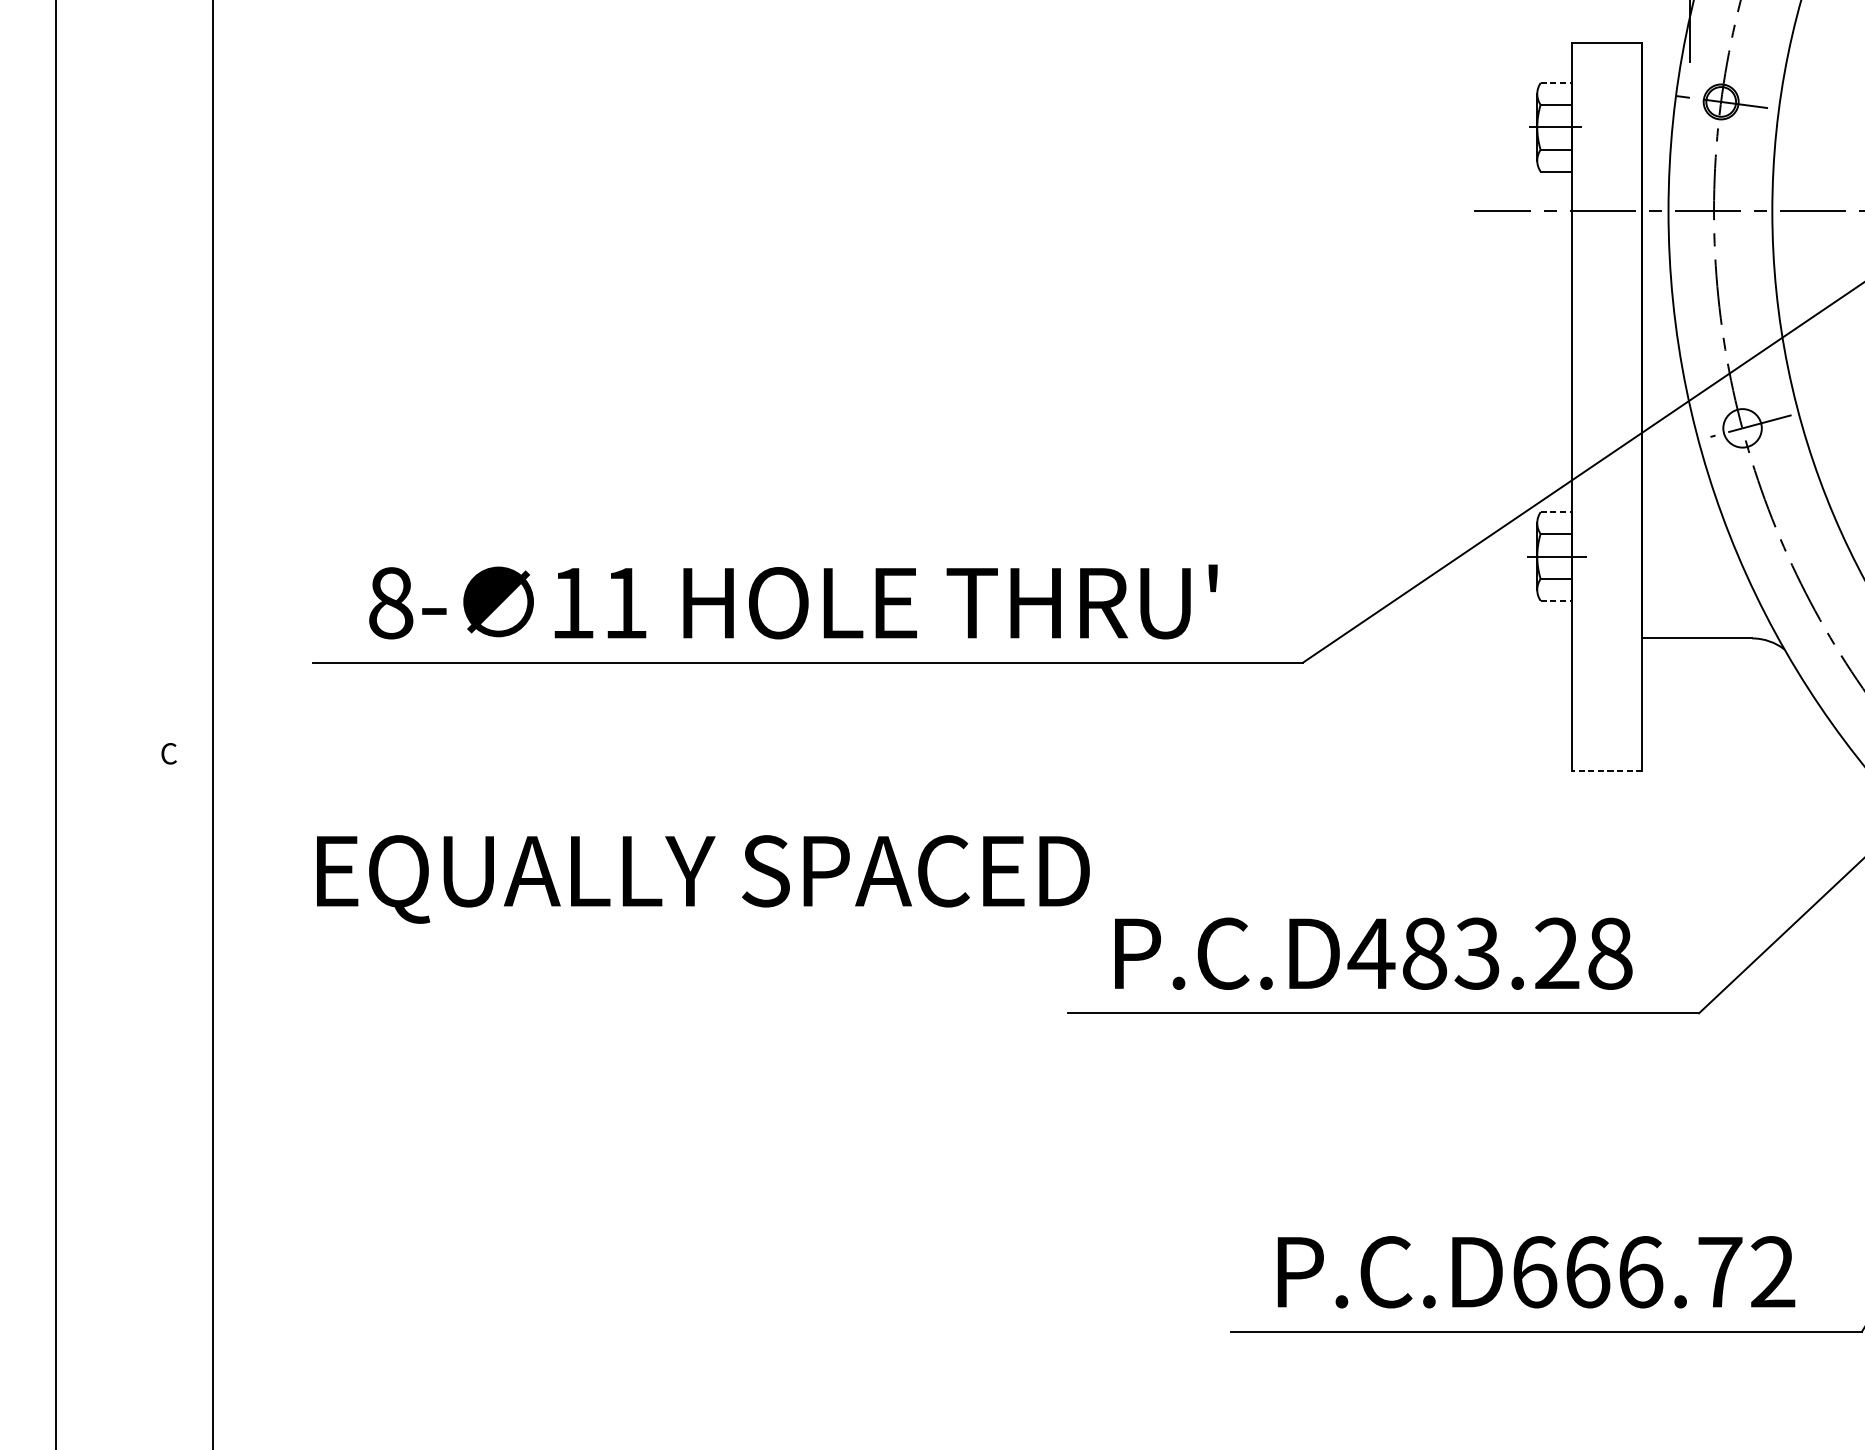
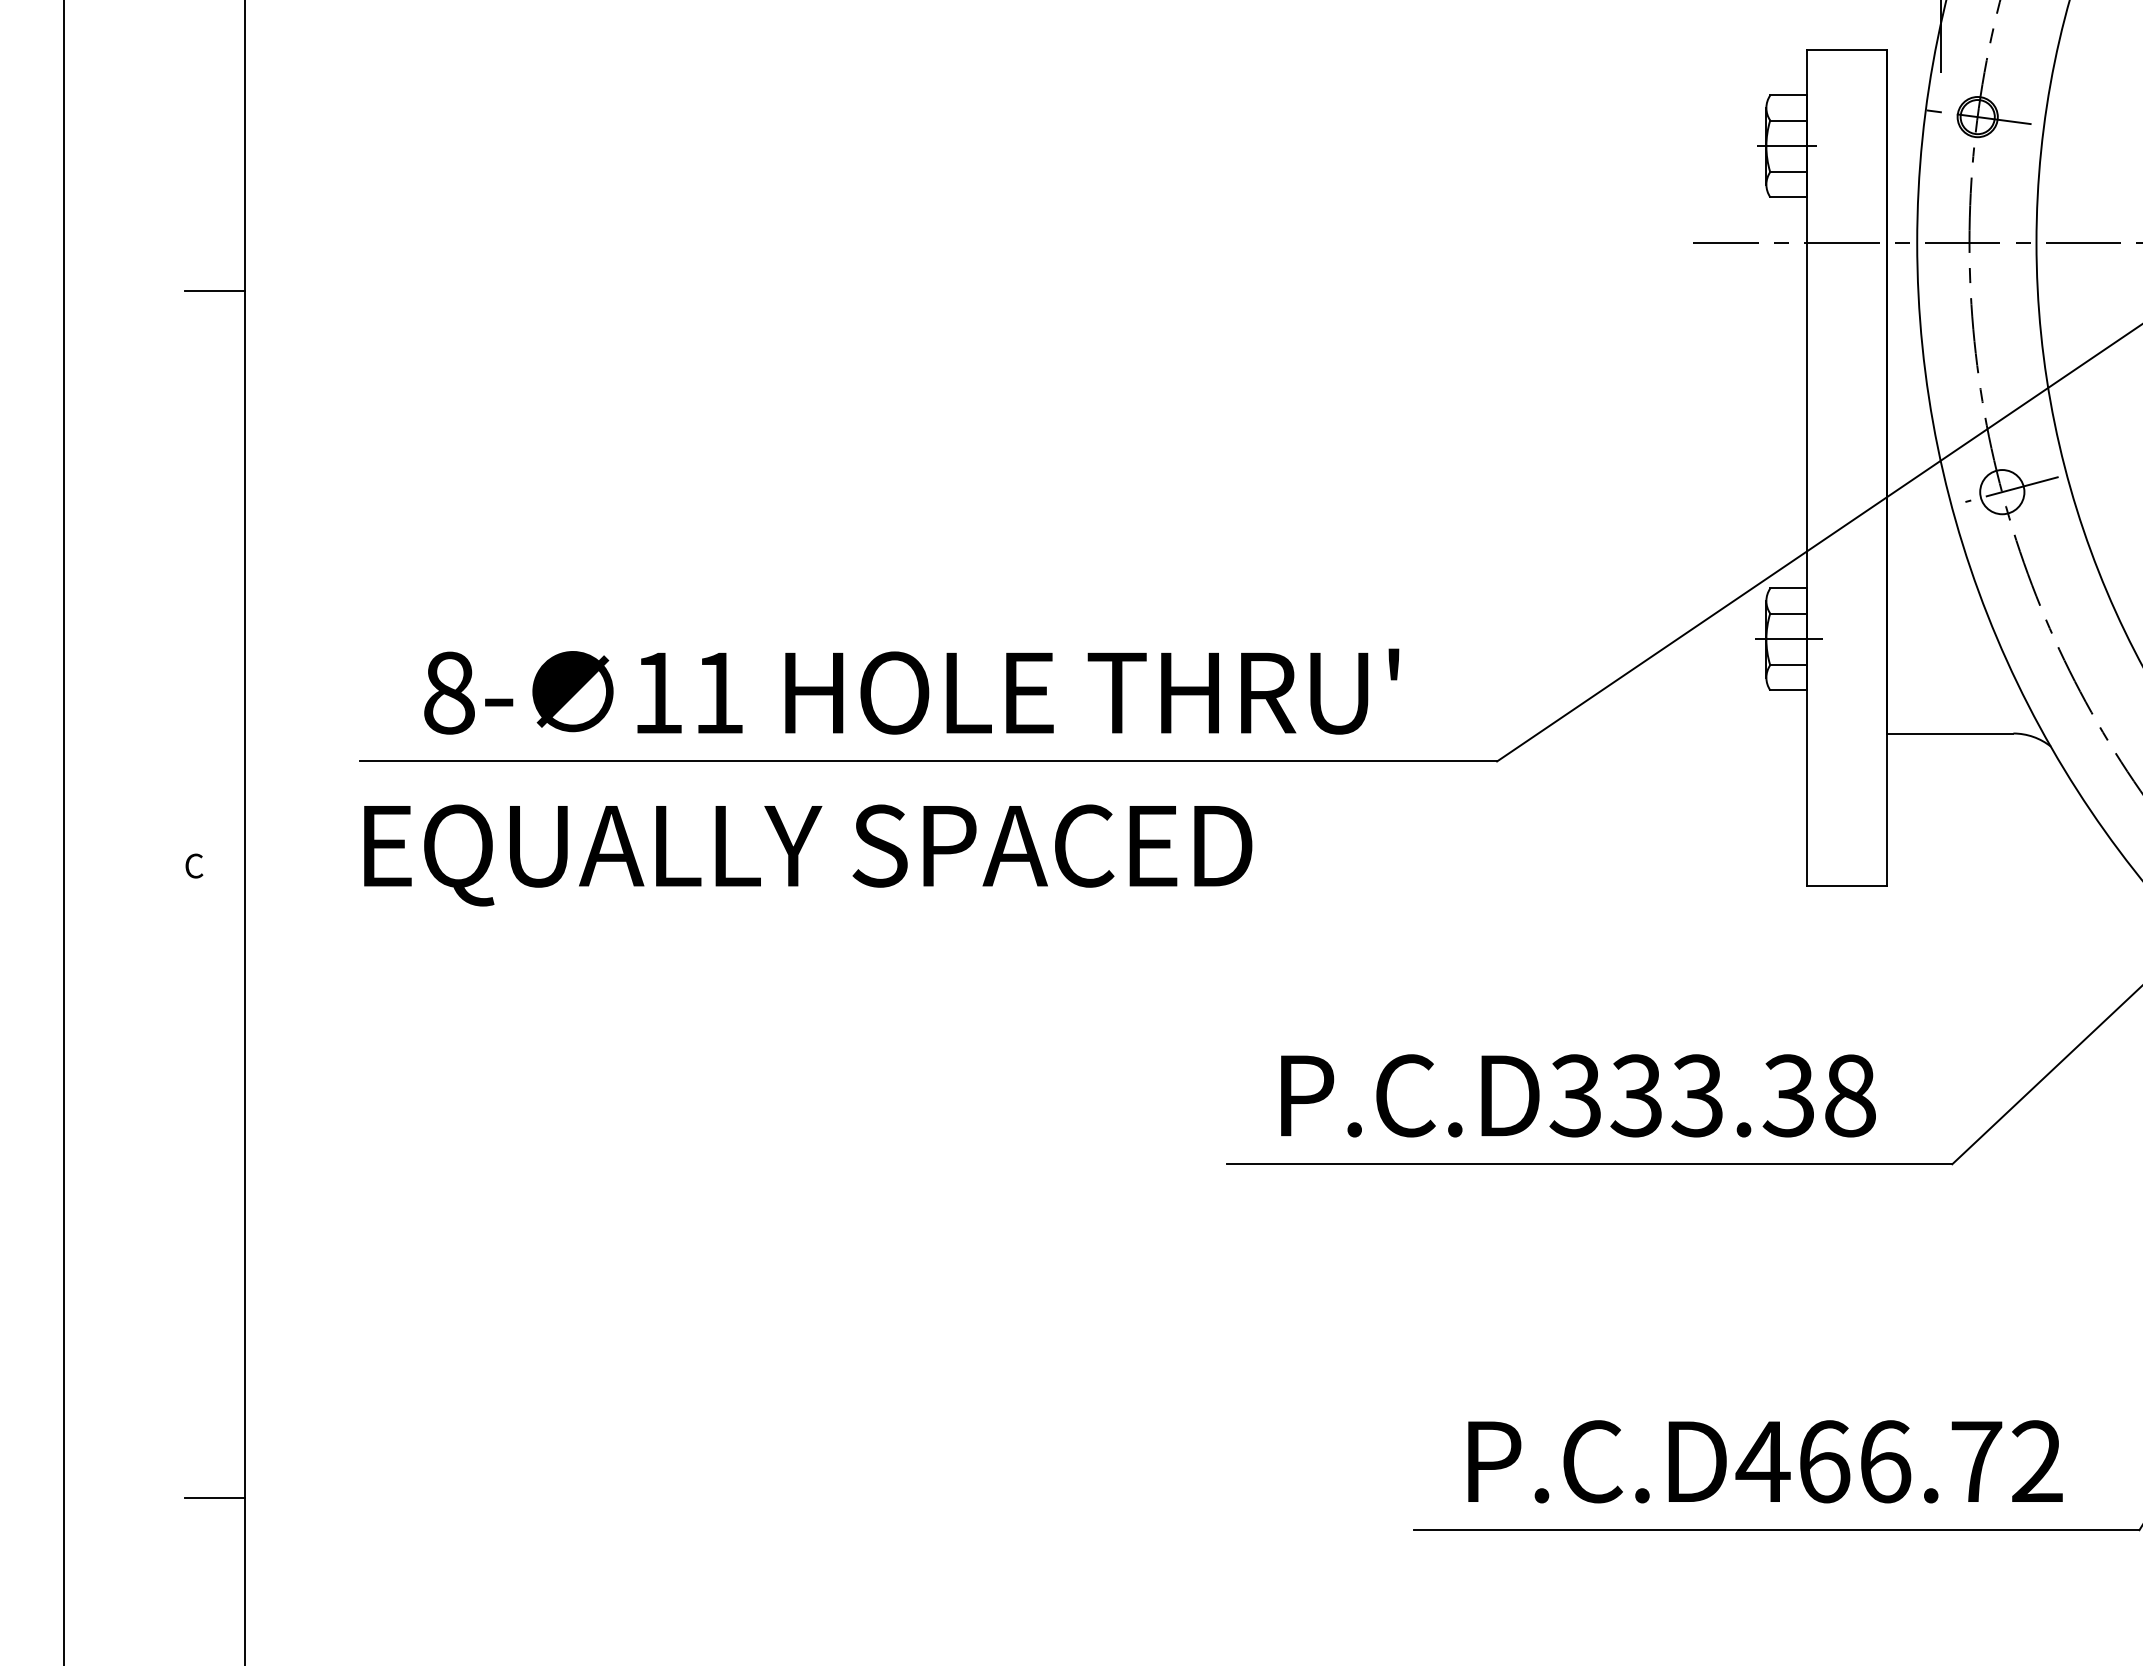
line: (1557, 83) -> (1789, 95), dashed -> solid
line: (186, 252) -> (214, 290), added
line: (1557, 512) -> (1789, 588), dashed -> solid
line: (1557, 600) -> (1789, 690), dashed -> solid
line: (1606, 771) -> (1846, 886), dashed -> solid
text: (703, 879) -> (808, 855), moved
text: (1463, 953) -> (1681, 1095), P.C.D483.28 -> P.C.D333.38
text: (1533, 1271) -> (1762, 1461), P.C.D666.72 -> P.C.D466.72
line: (186, 1303) -> (214, 1497), added

